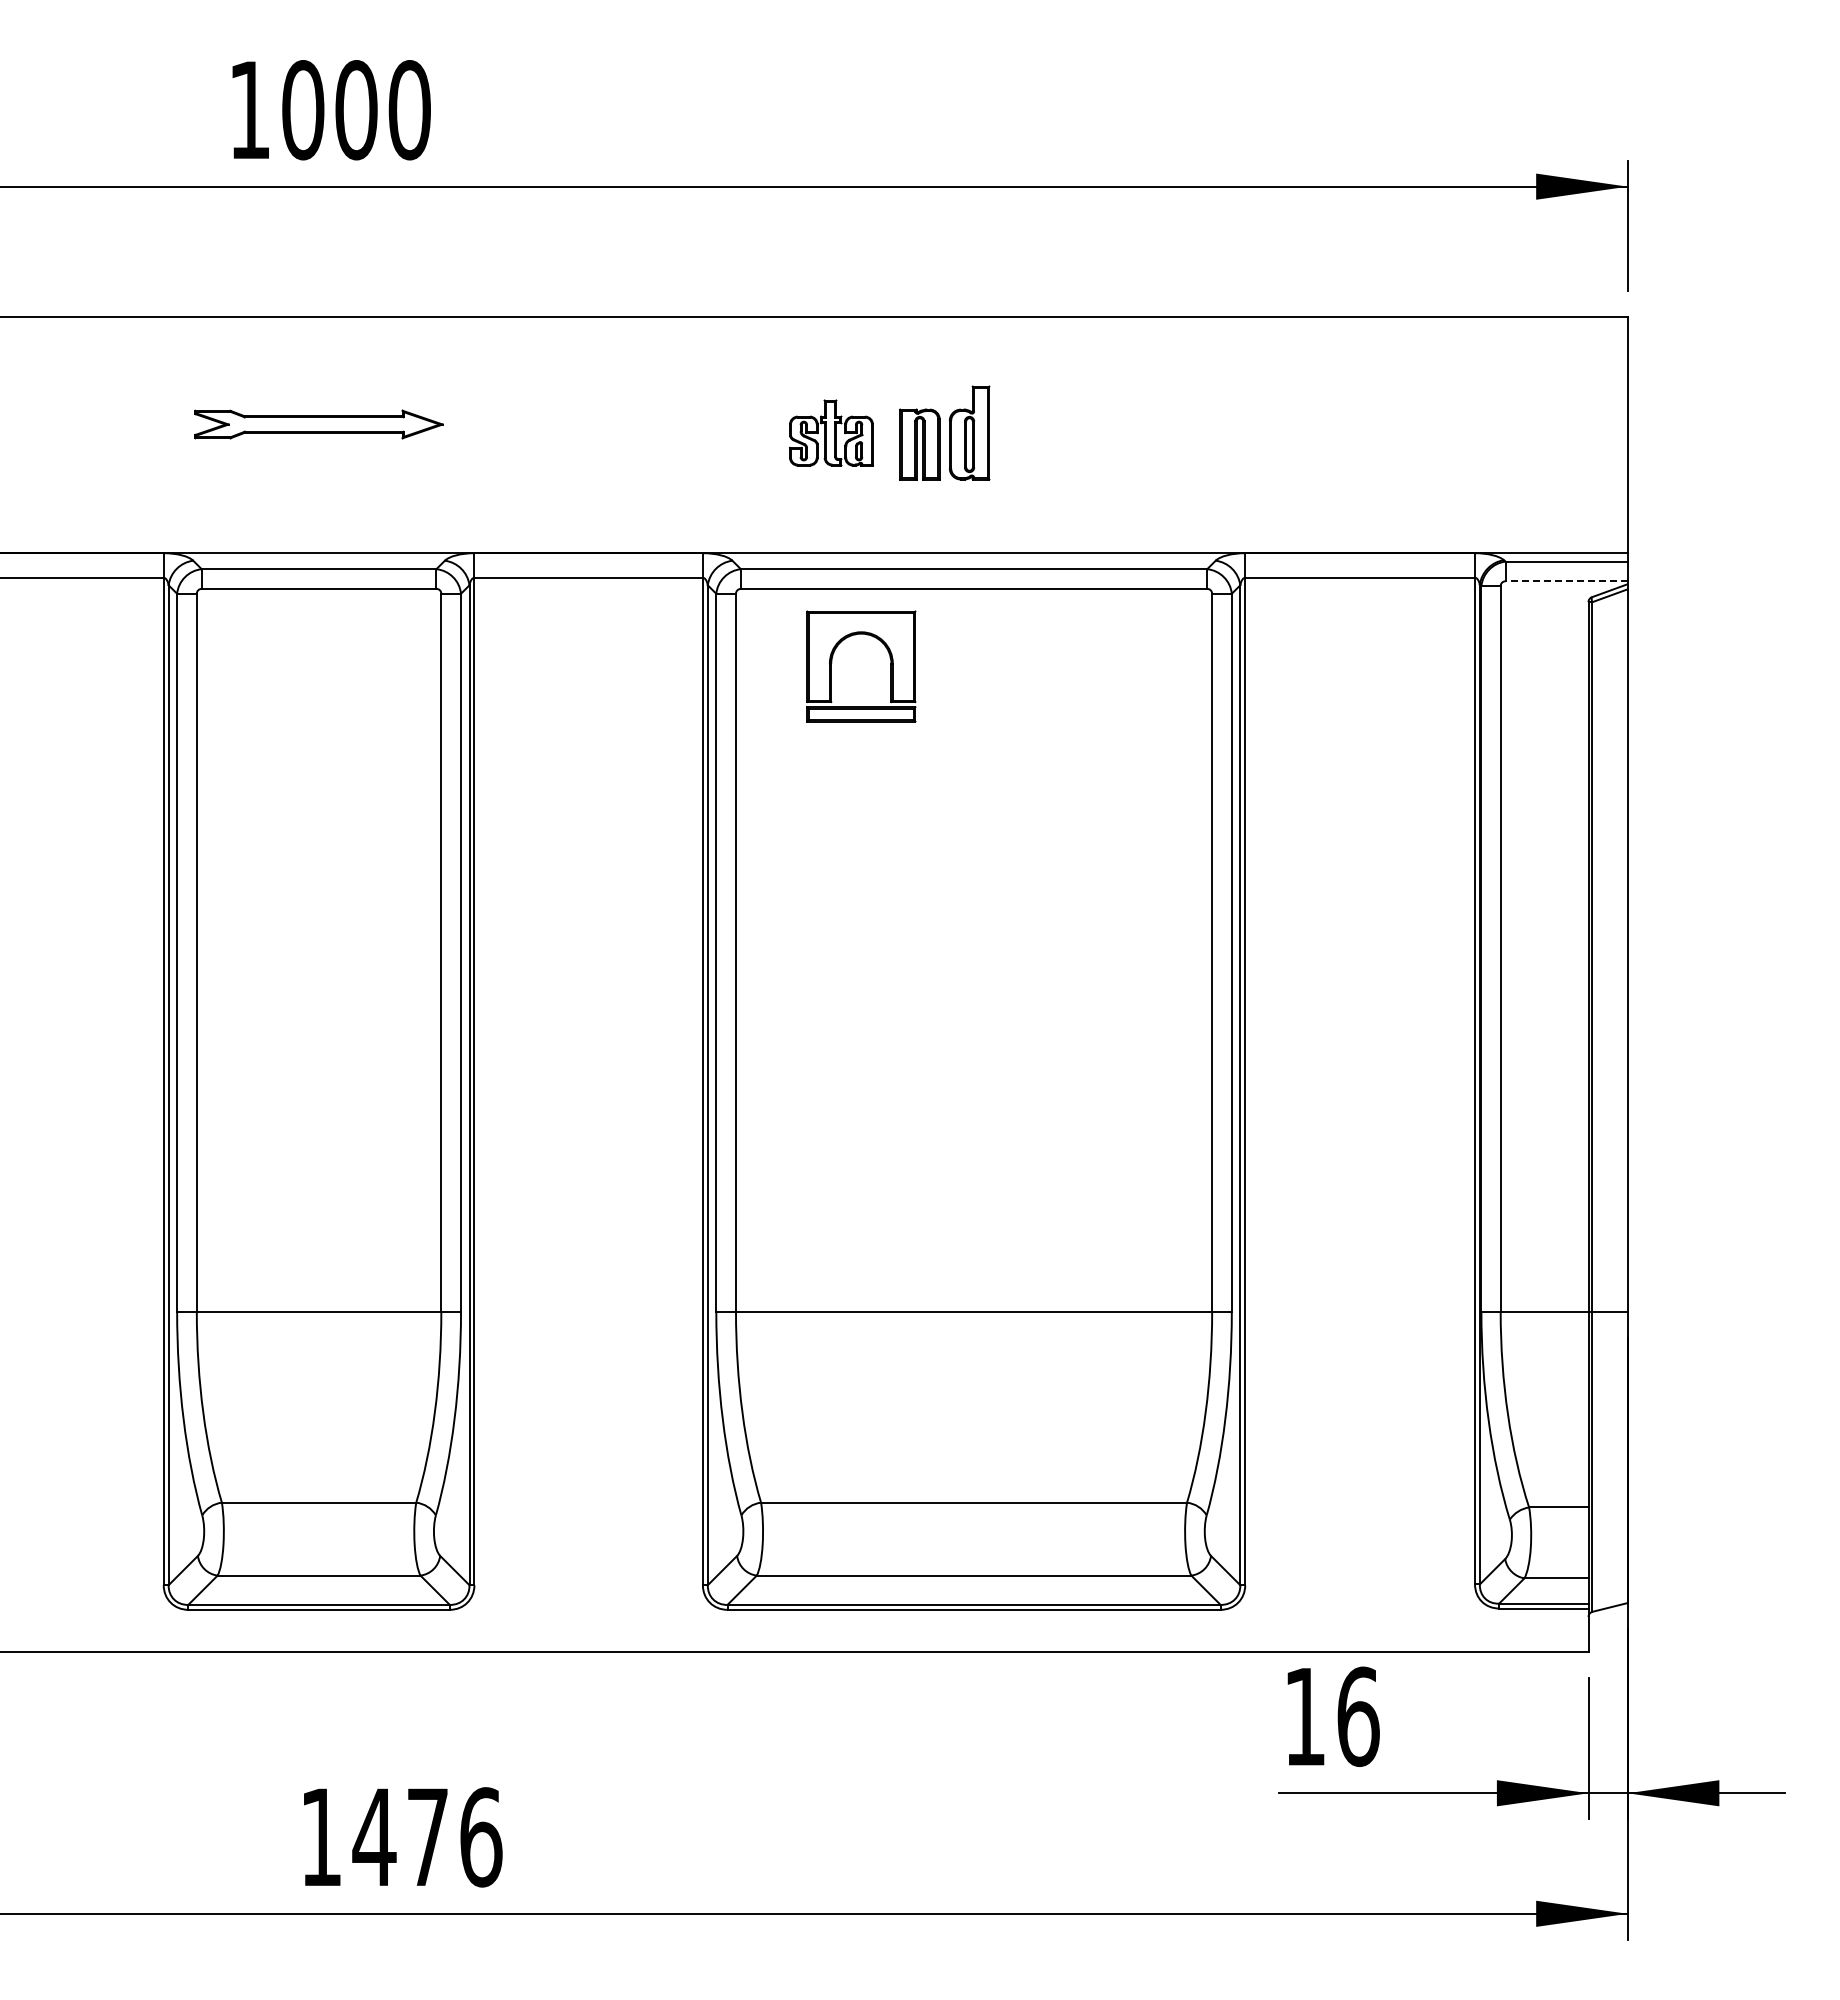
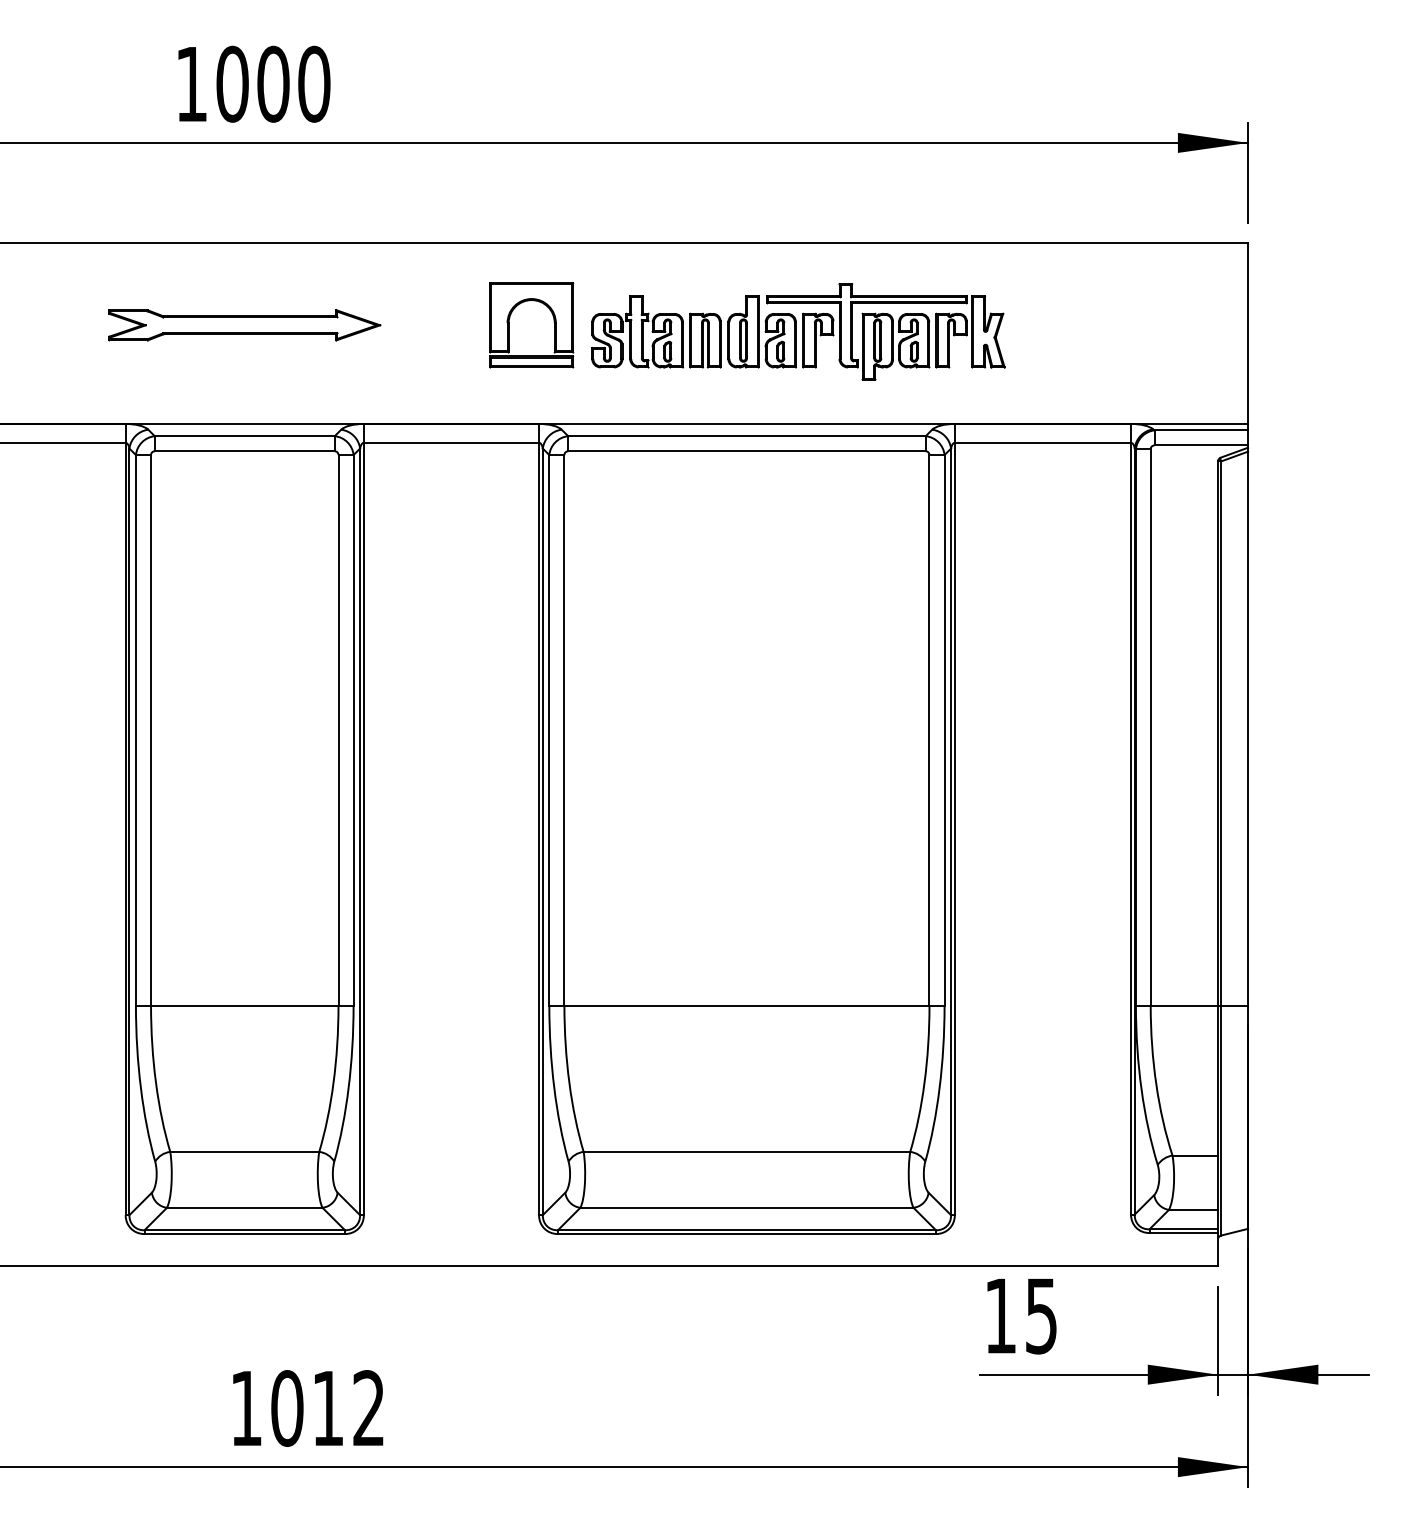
part: (318, 424) -> (244, 325), size x1.43
part: (831, 432) -> (637, 331), size x1.43
part: (1154, 432) -> (885, 331), added
line: (1566, 581) -> (1201, 445), dashed -> solid
part: (890, 666) -> (554, 325), moved
text: (1358, 1716) -> (1041, 1315), 16 -> 15
text: (427, 1837) -> (327, 1408), 1476 -> 1012

